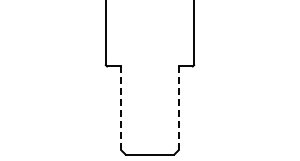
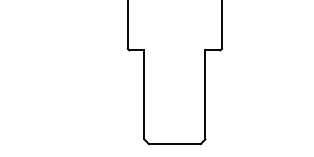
line: (121, 108) -> (144, 95), dashed -> solid
line: (178, 108) -> (205, 95), dashed -> solid

